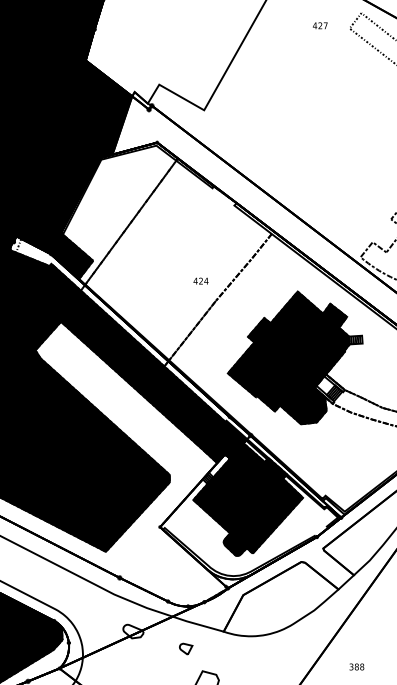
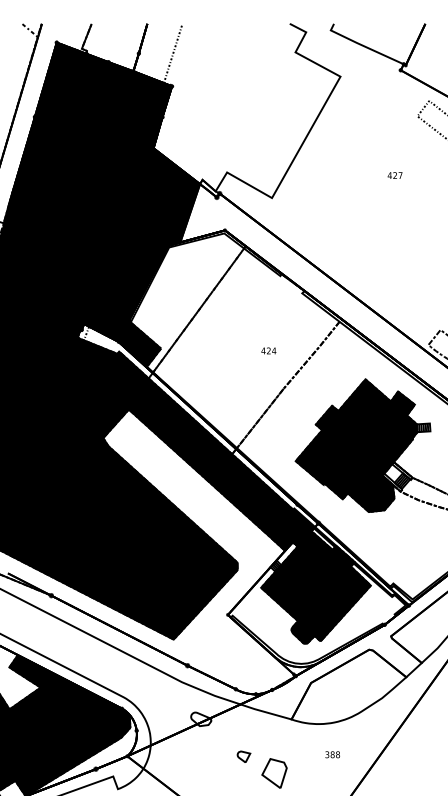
text: (319, 25) -> (394, 175), moved
text: (200, 280) -> (268, 350), moved
part: (185, 648) -> (243, 756), moved
text: (356, 666) -> (332, 754), moved

